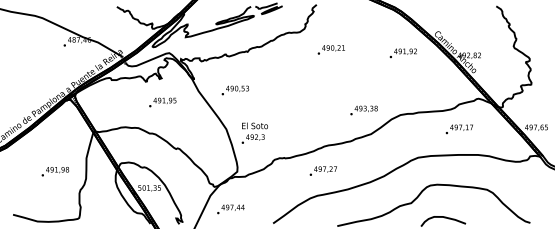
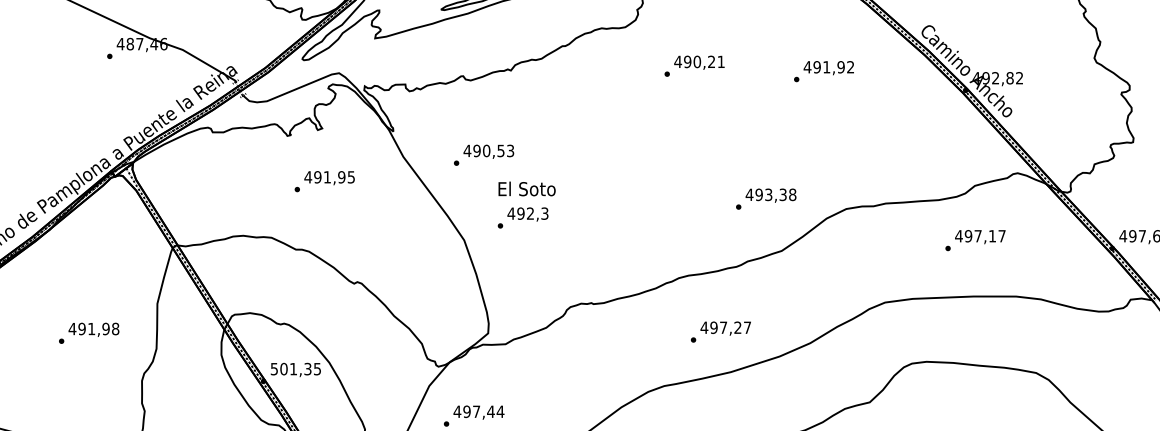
text: (402, 53) -> (822, 71), moved
text: (254, 132) -> (525, 203), moved
text: (322, 170) -> (718, 330), moved

